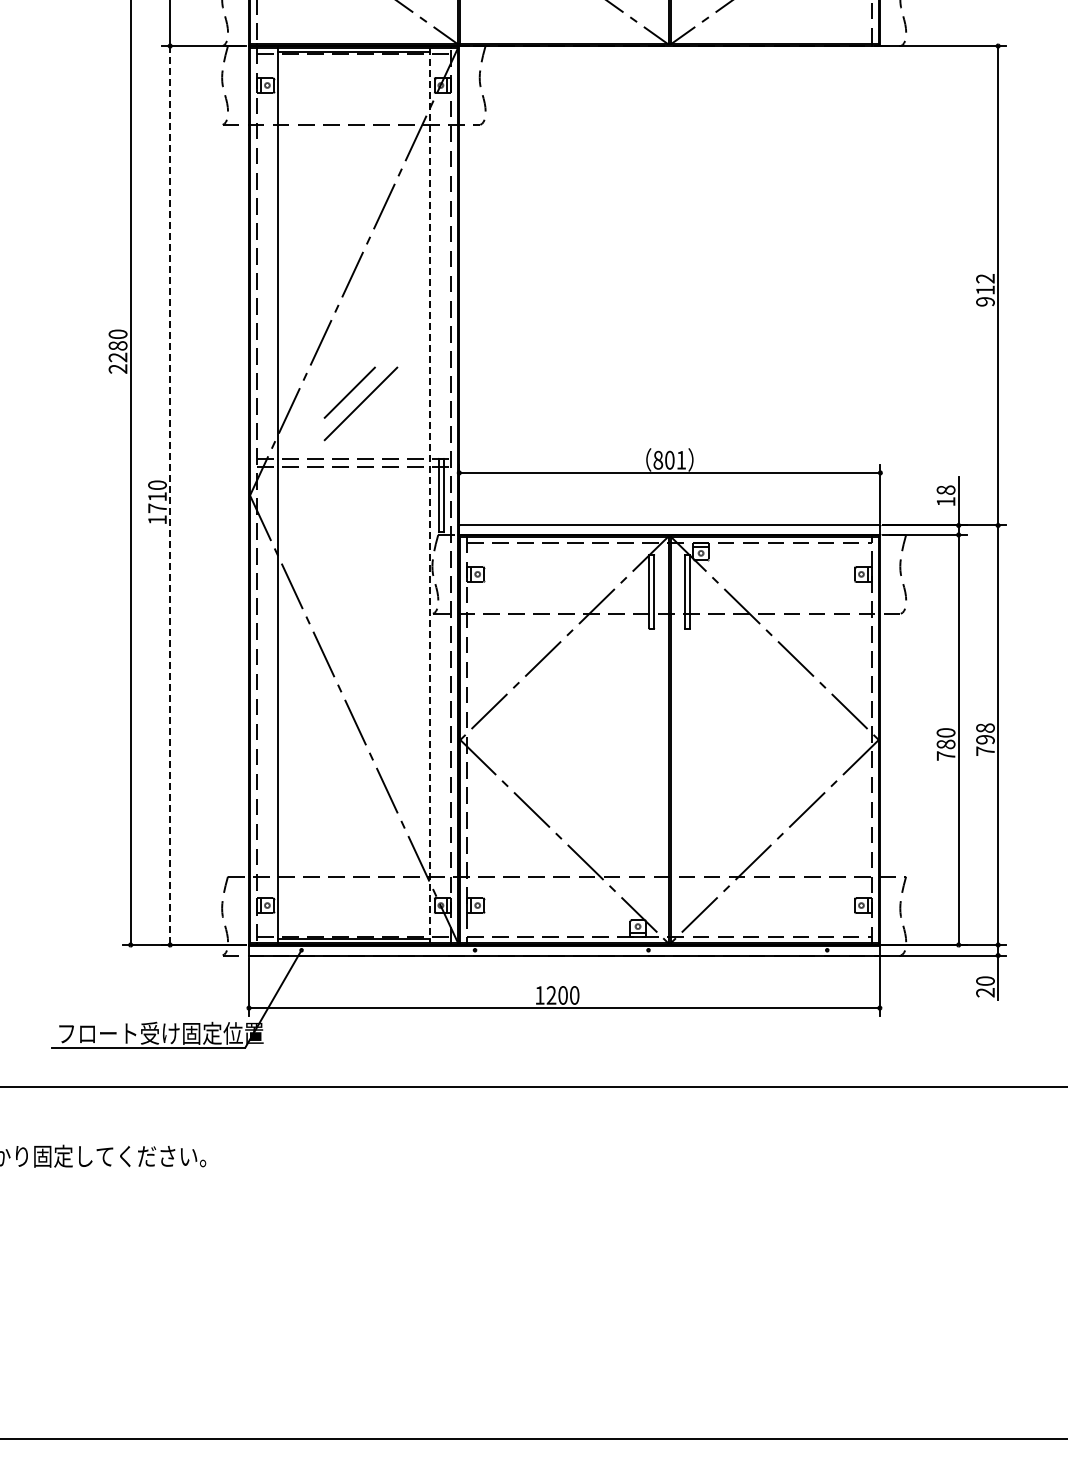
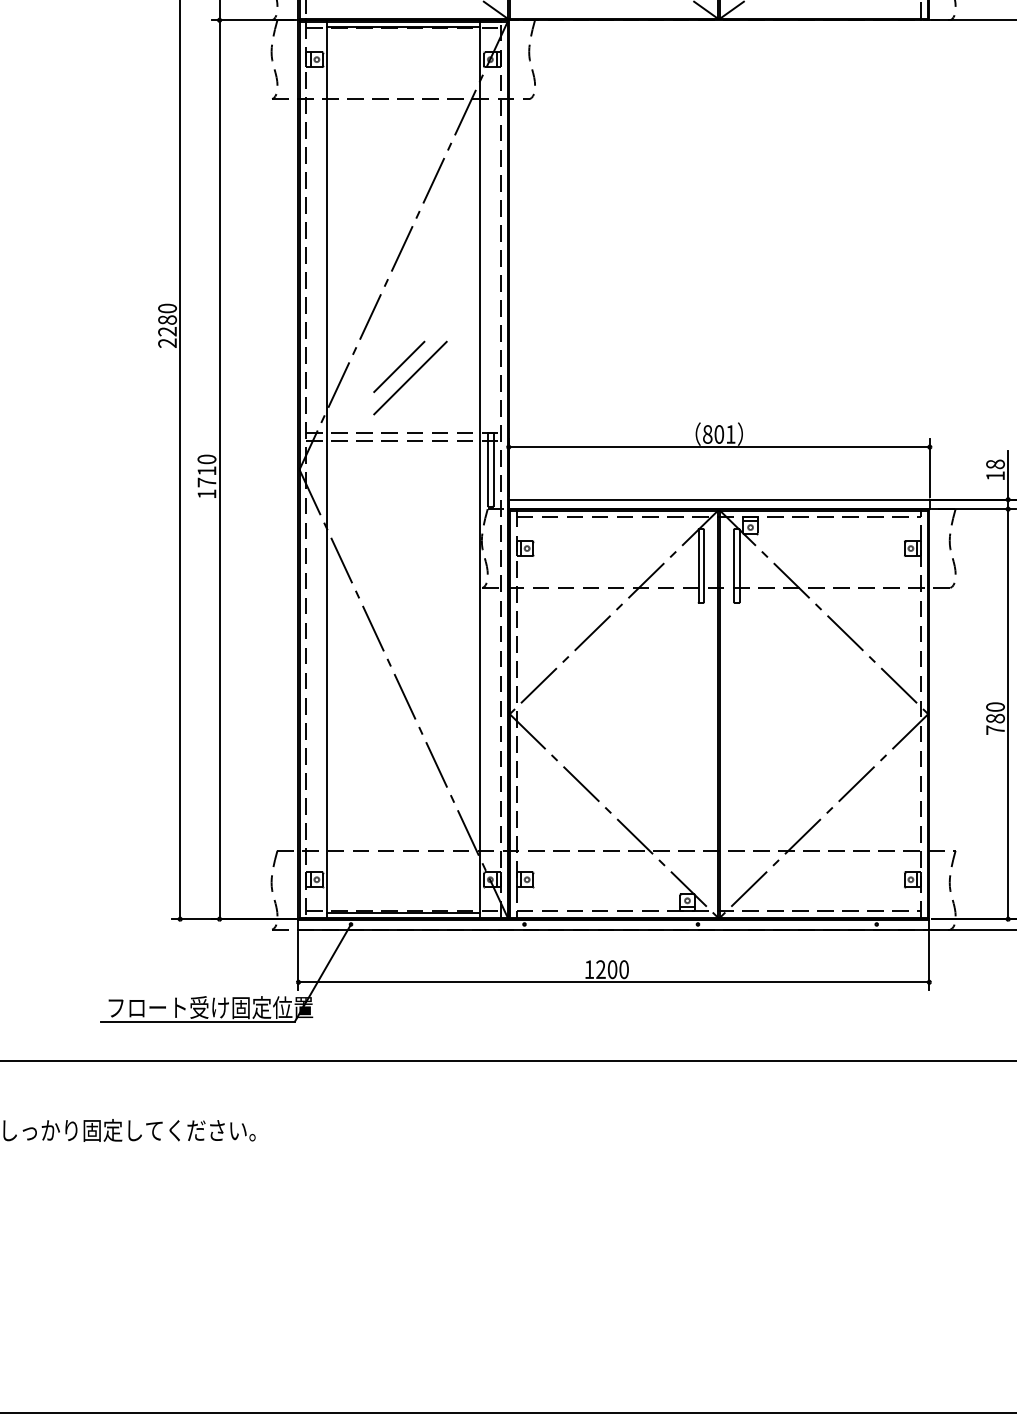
line: (430, 495) -> (479, 469), dashed -> solid
line: (170, 496) -> (219, 470), dashed -> solid

